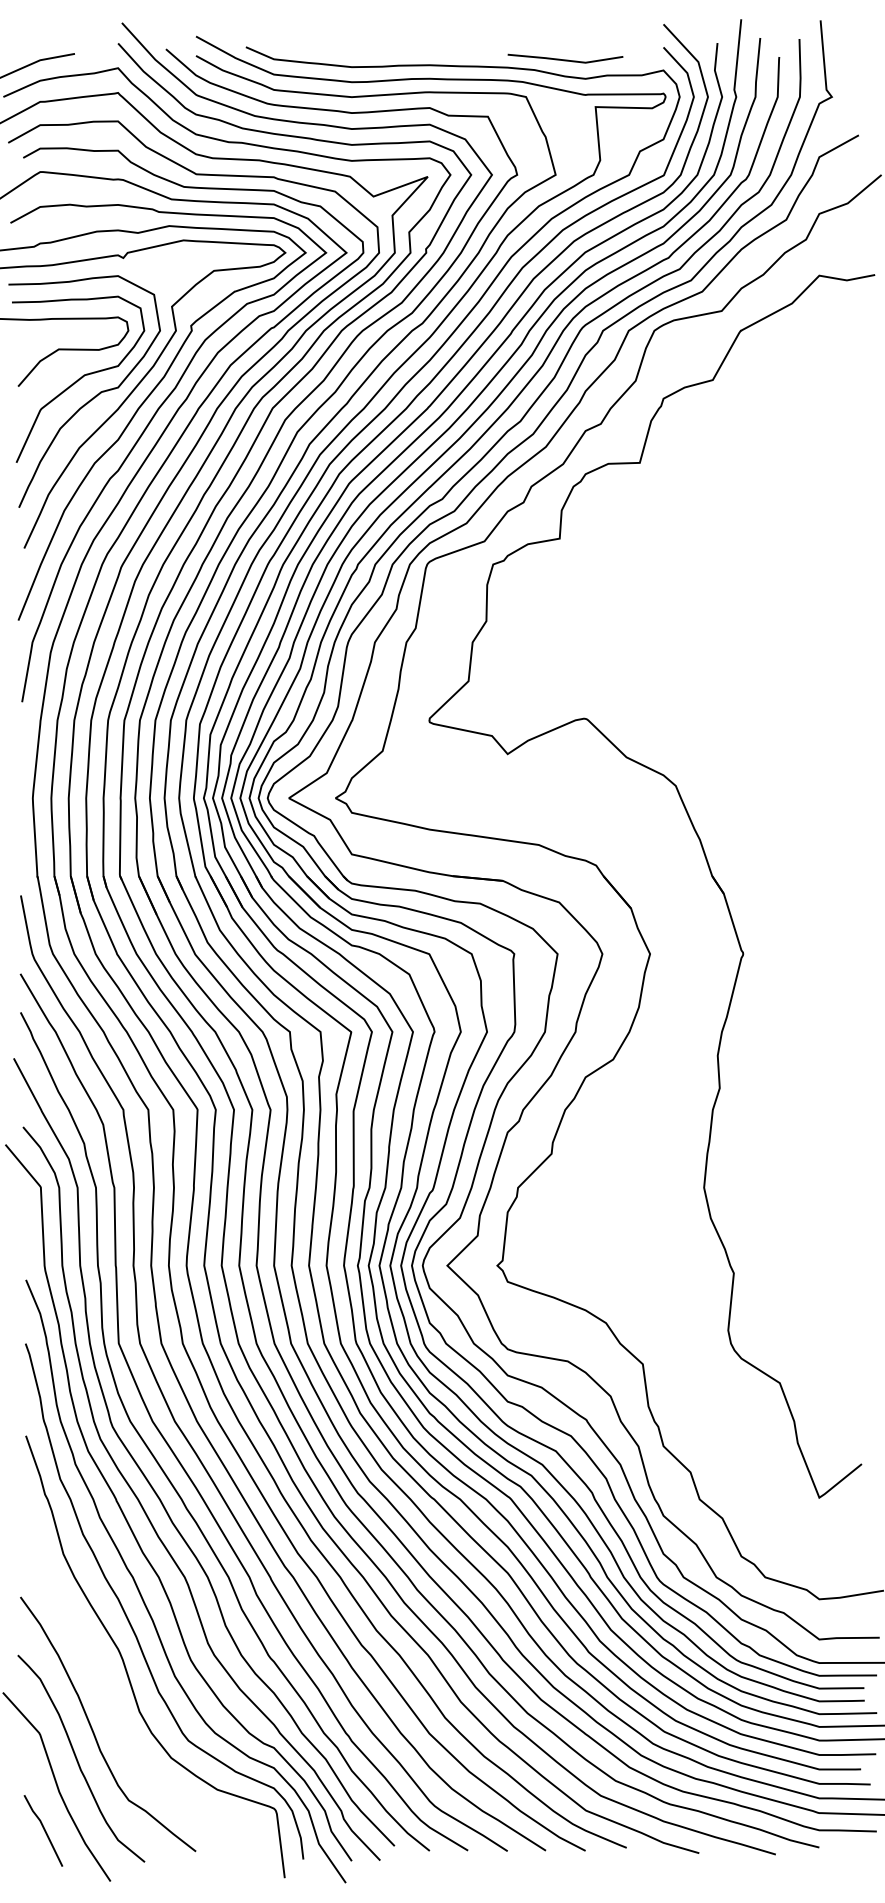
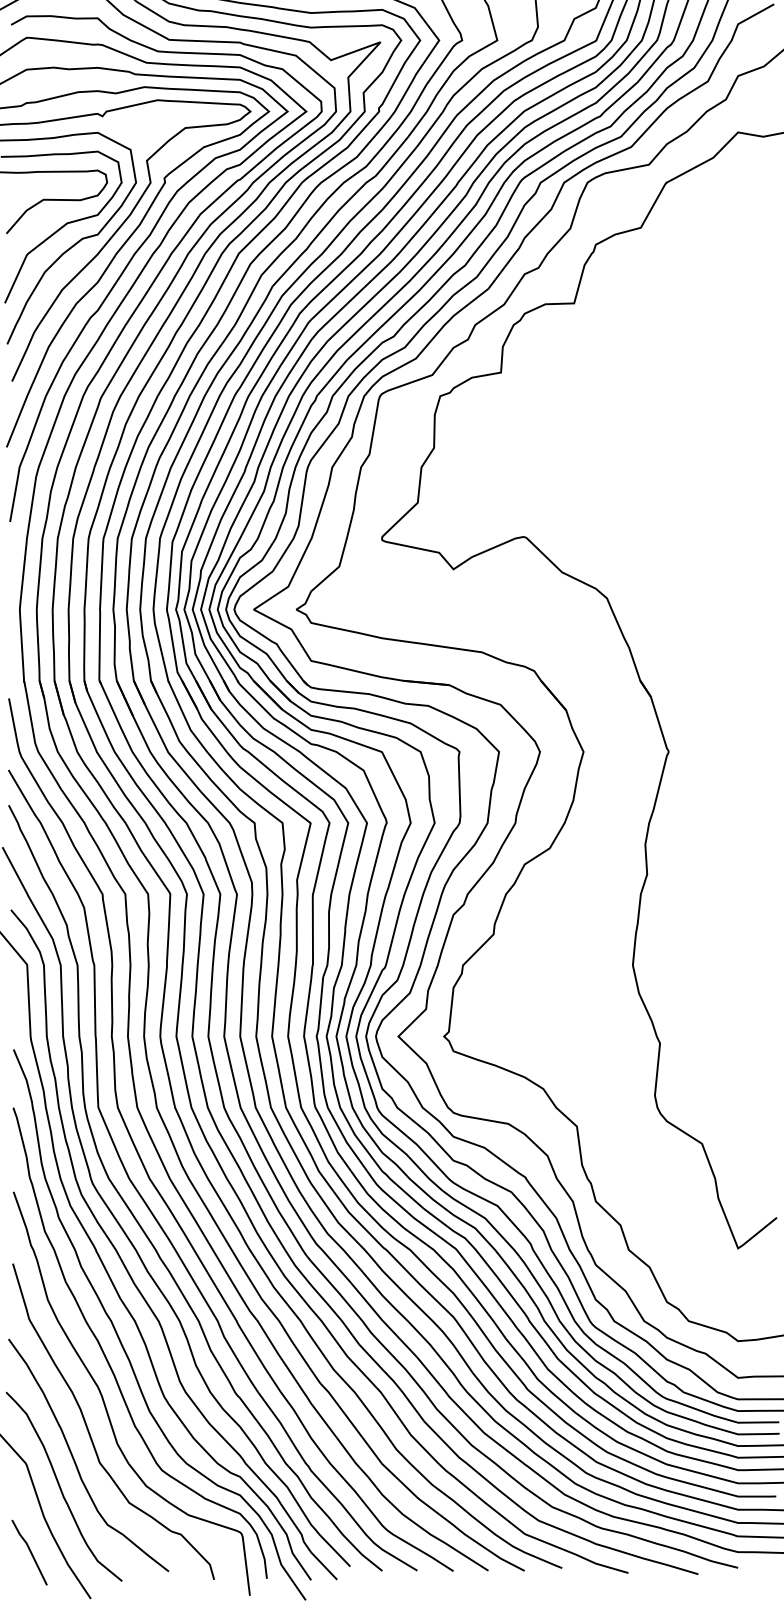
curve: (109, 1698) -> (89, 1431), added

